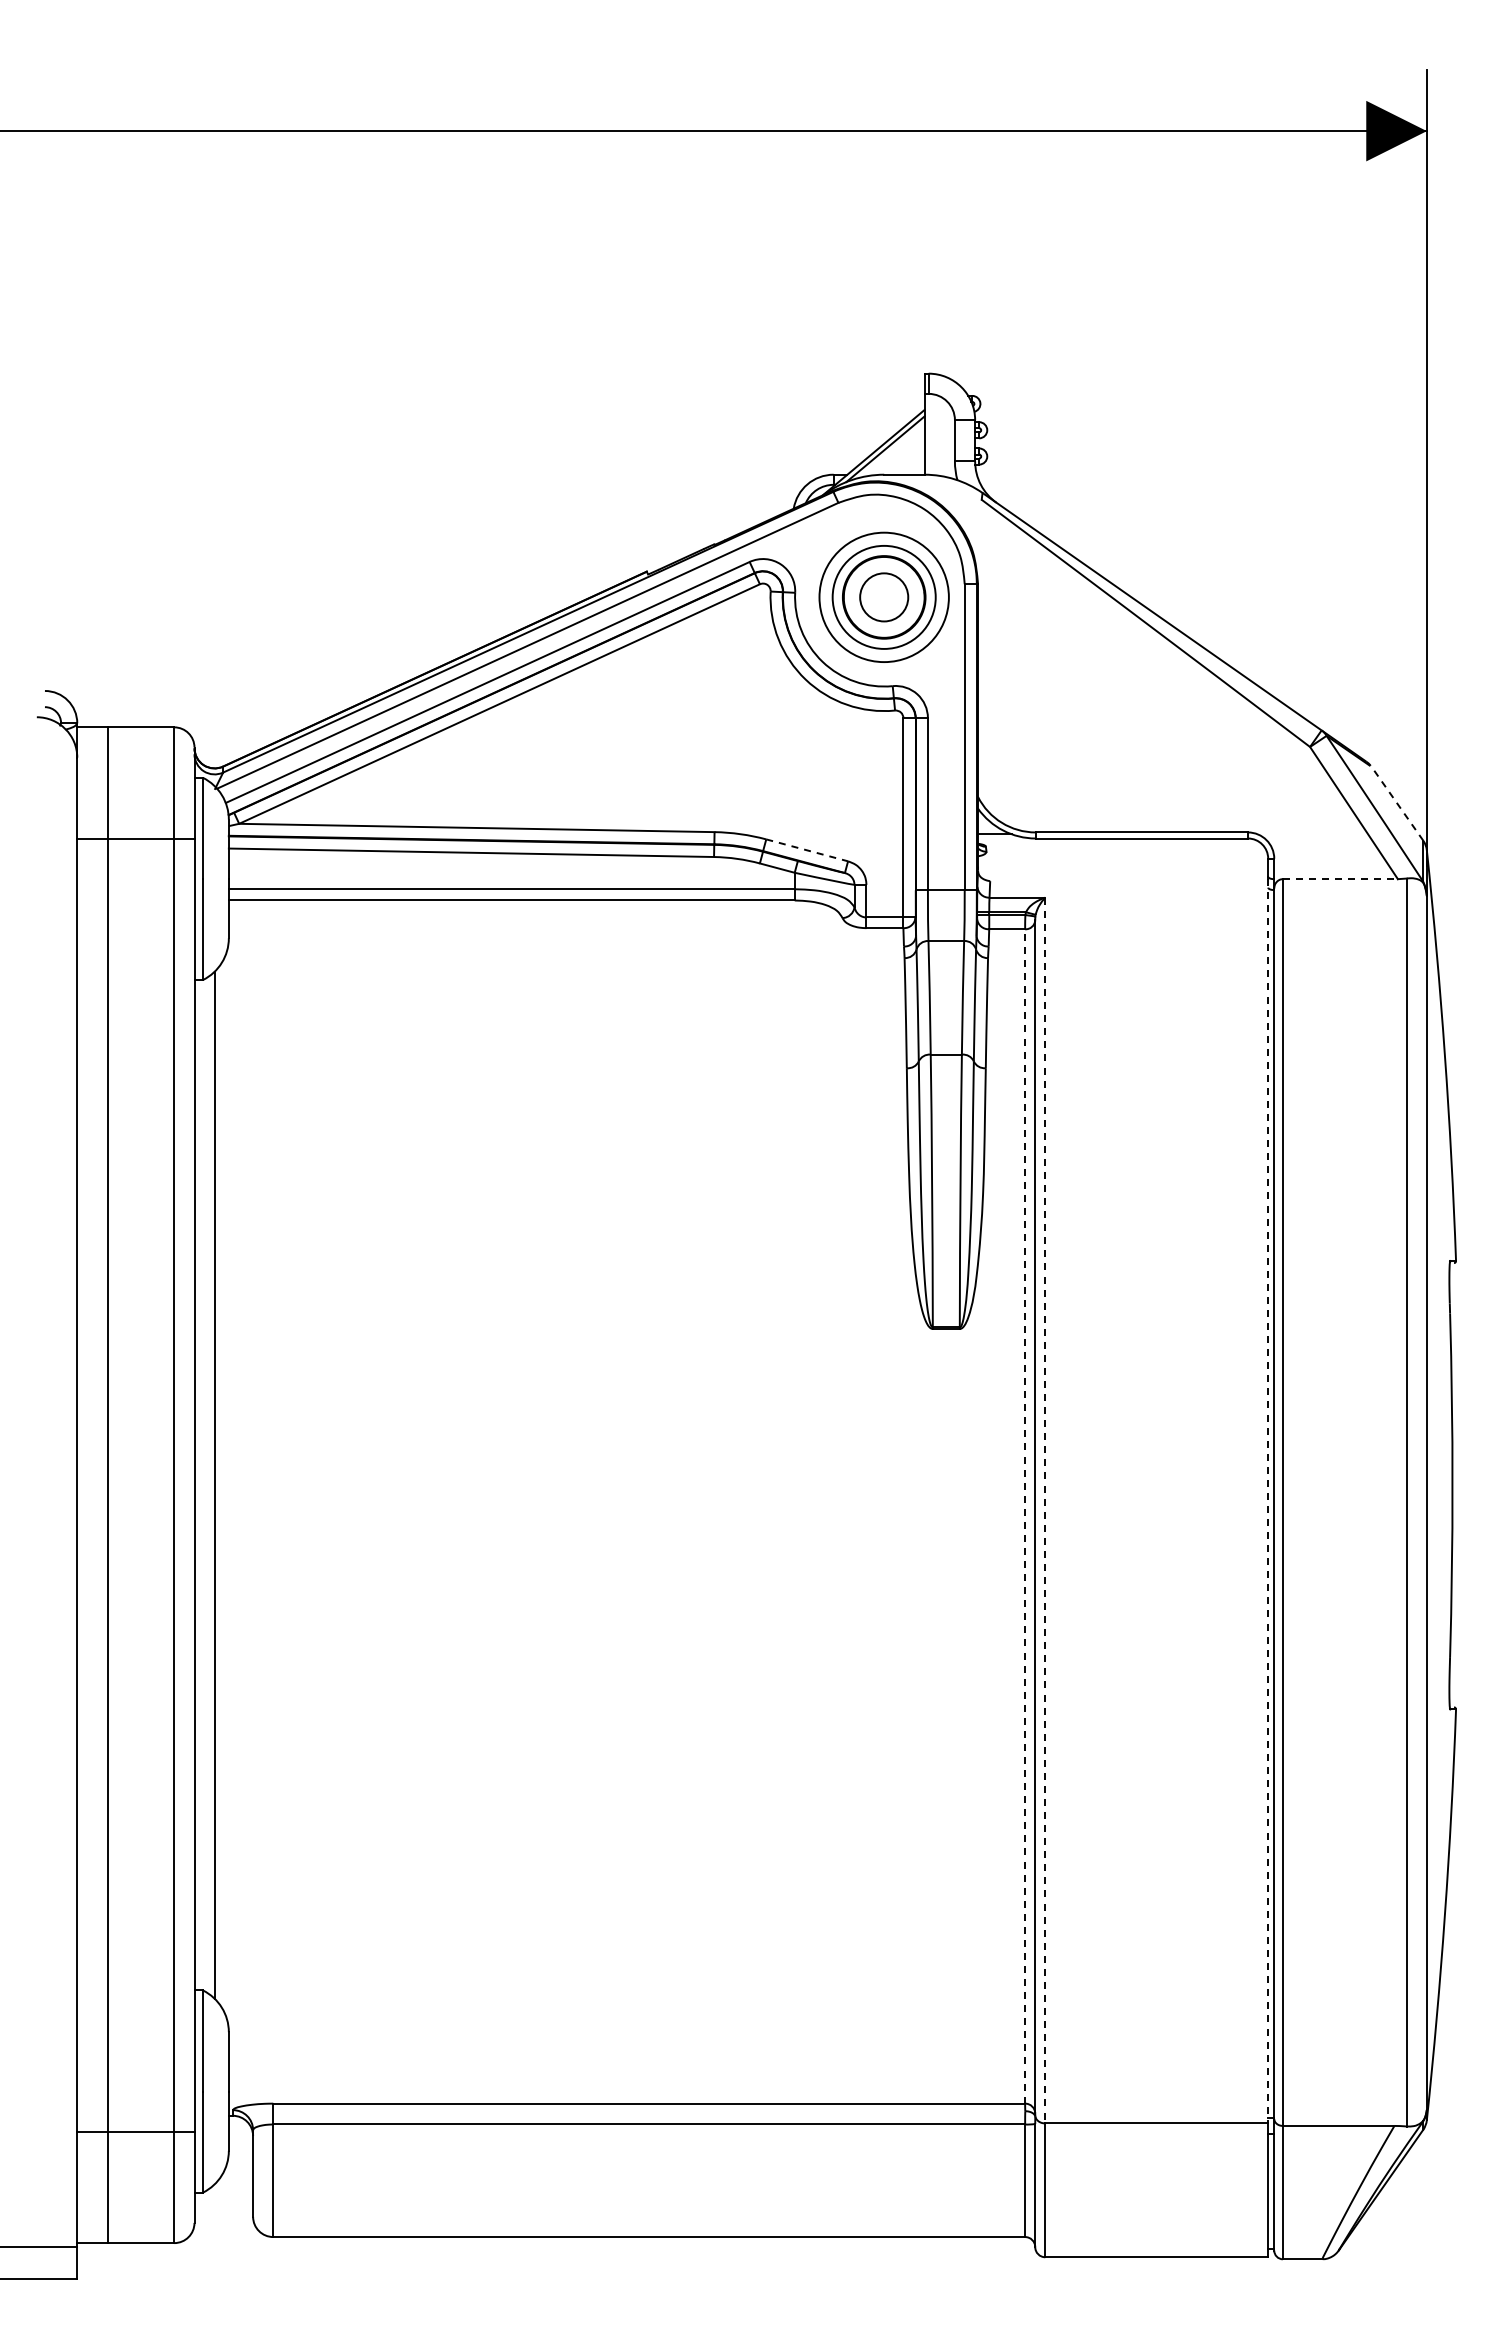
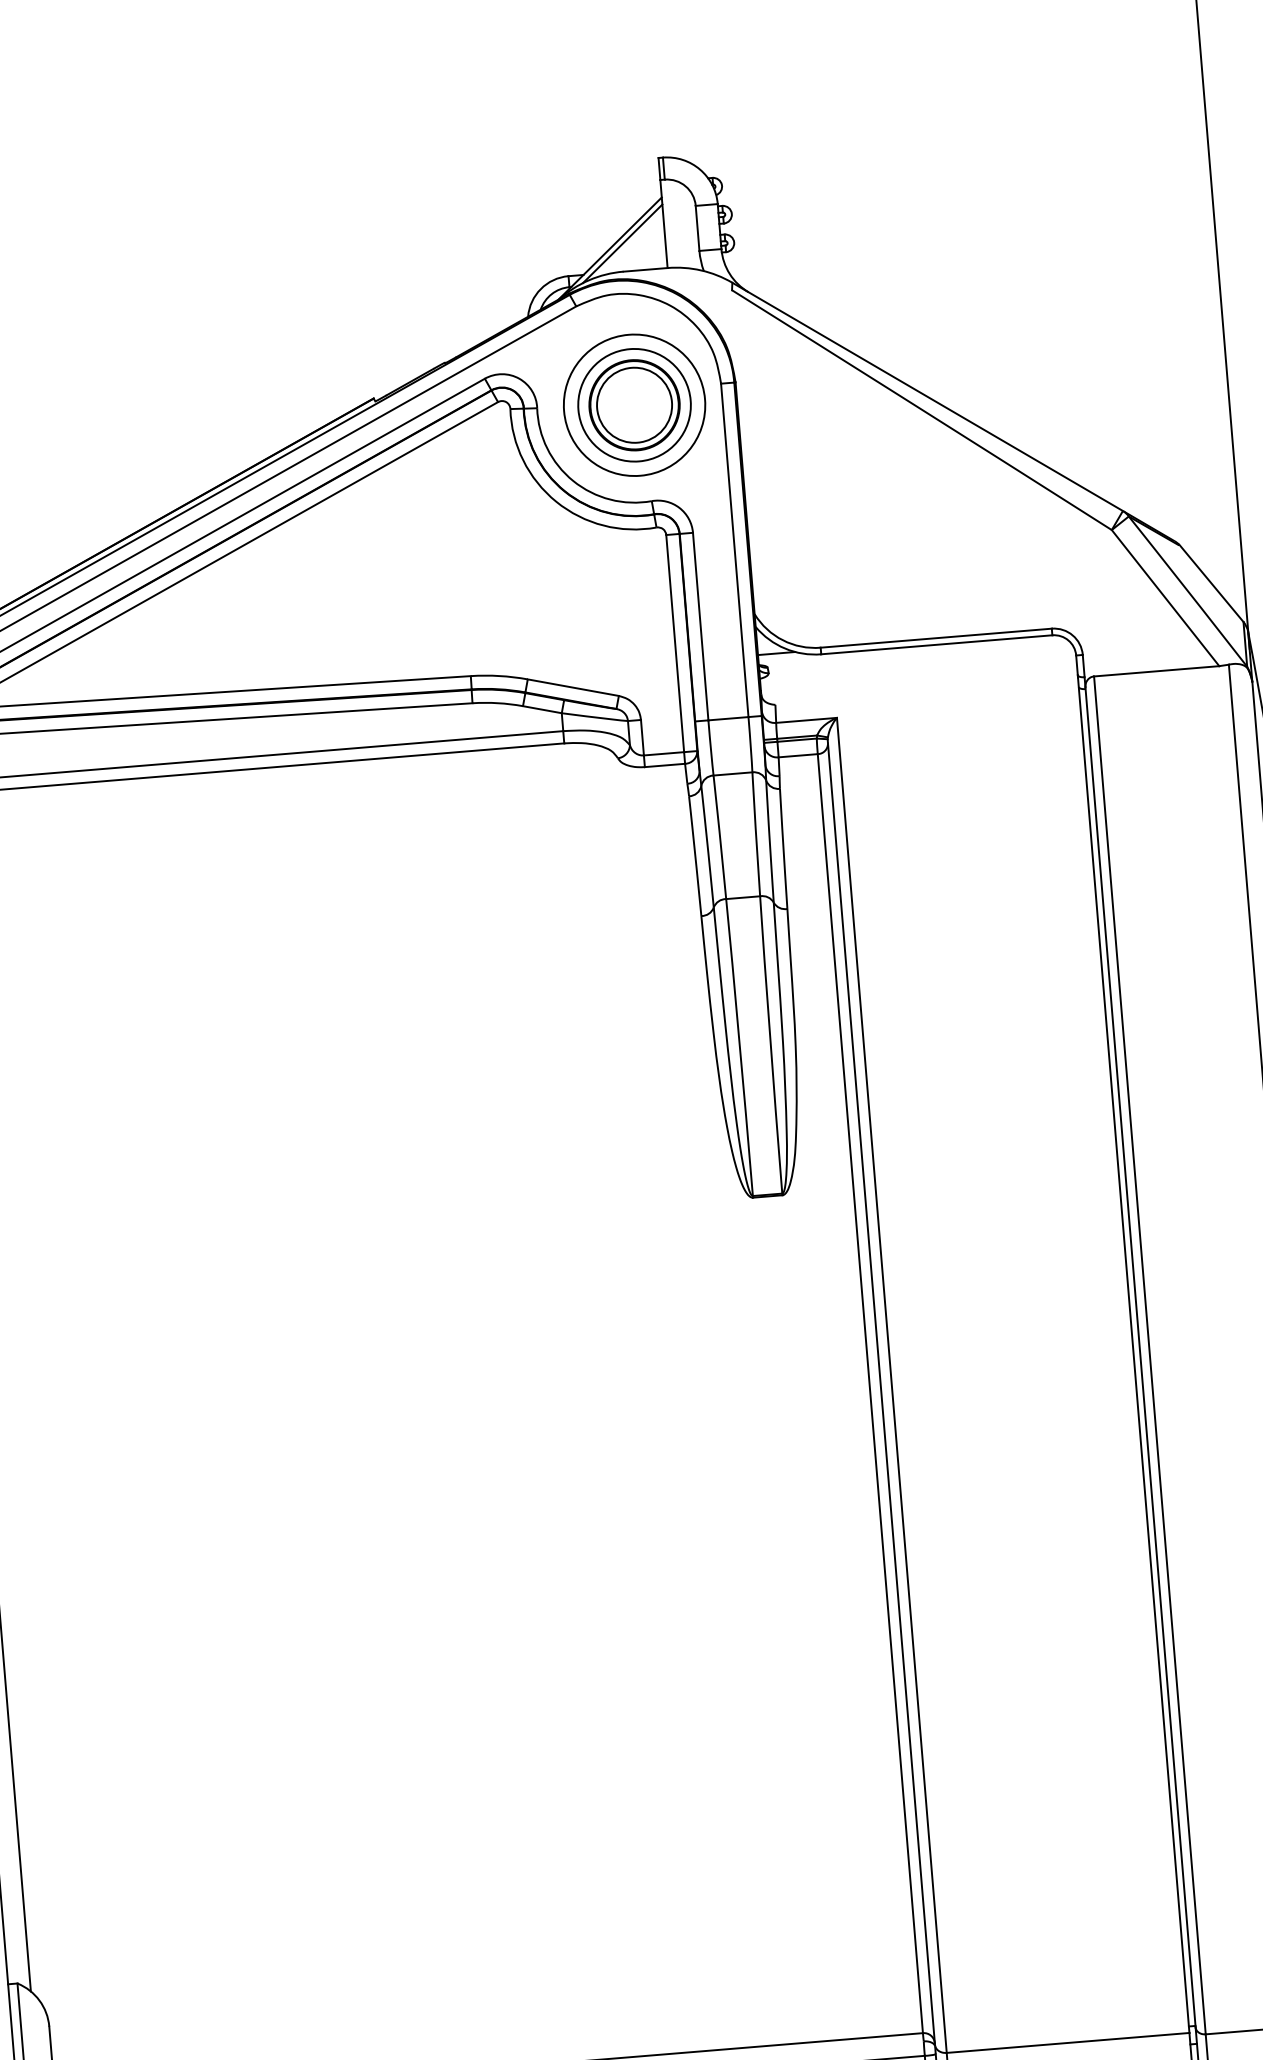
circle: (883, 597) -> (633, 405), size x1.43
line: (1396, 803) -> (1210, 583), dashed -> solid
line: (807, 850) -> (573, 687), dashed -> solid
line: (1340, 879) -> (1156, 671), dashed -> solid
line: (1268, 1501) -> (1134, 1355), dashed -> solid
line: (1045, 1510) -> (892, 1385), dashed -> solid
line: (1025, 1515) -> (870, 1392), dashed -> solid

